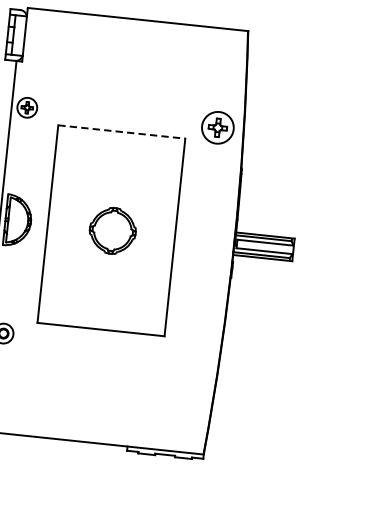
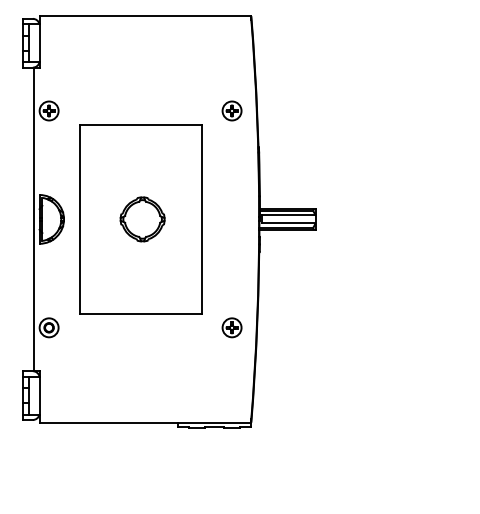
part: (217, 127) -> (231, 110), size x0.62
line: (122, 131) -> (141, 124), dashed -> solid
part: (193, 353) -> (231, 327), added

